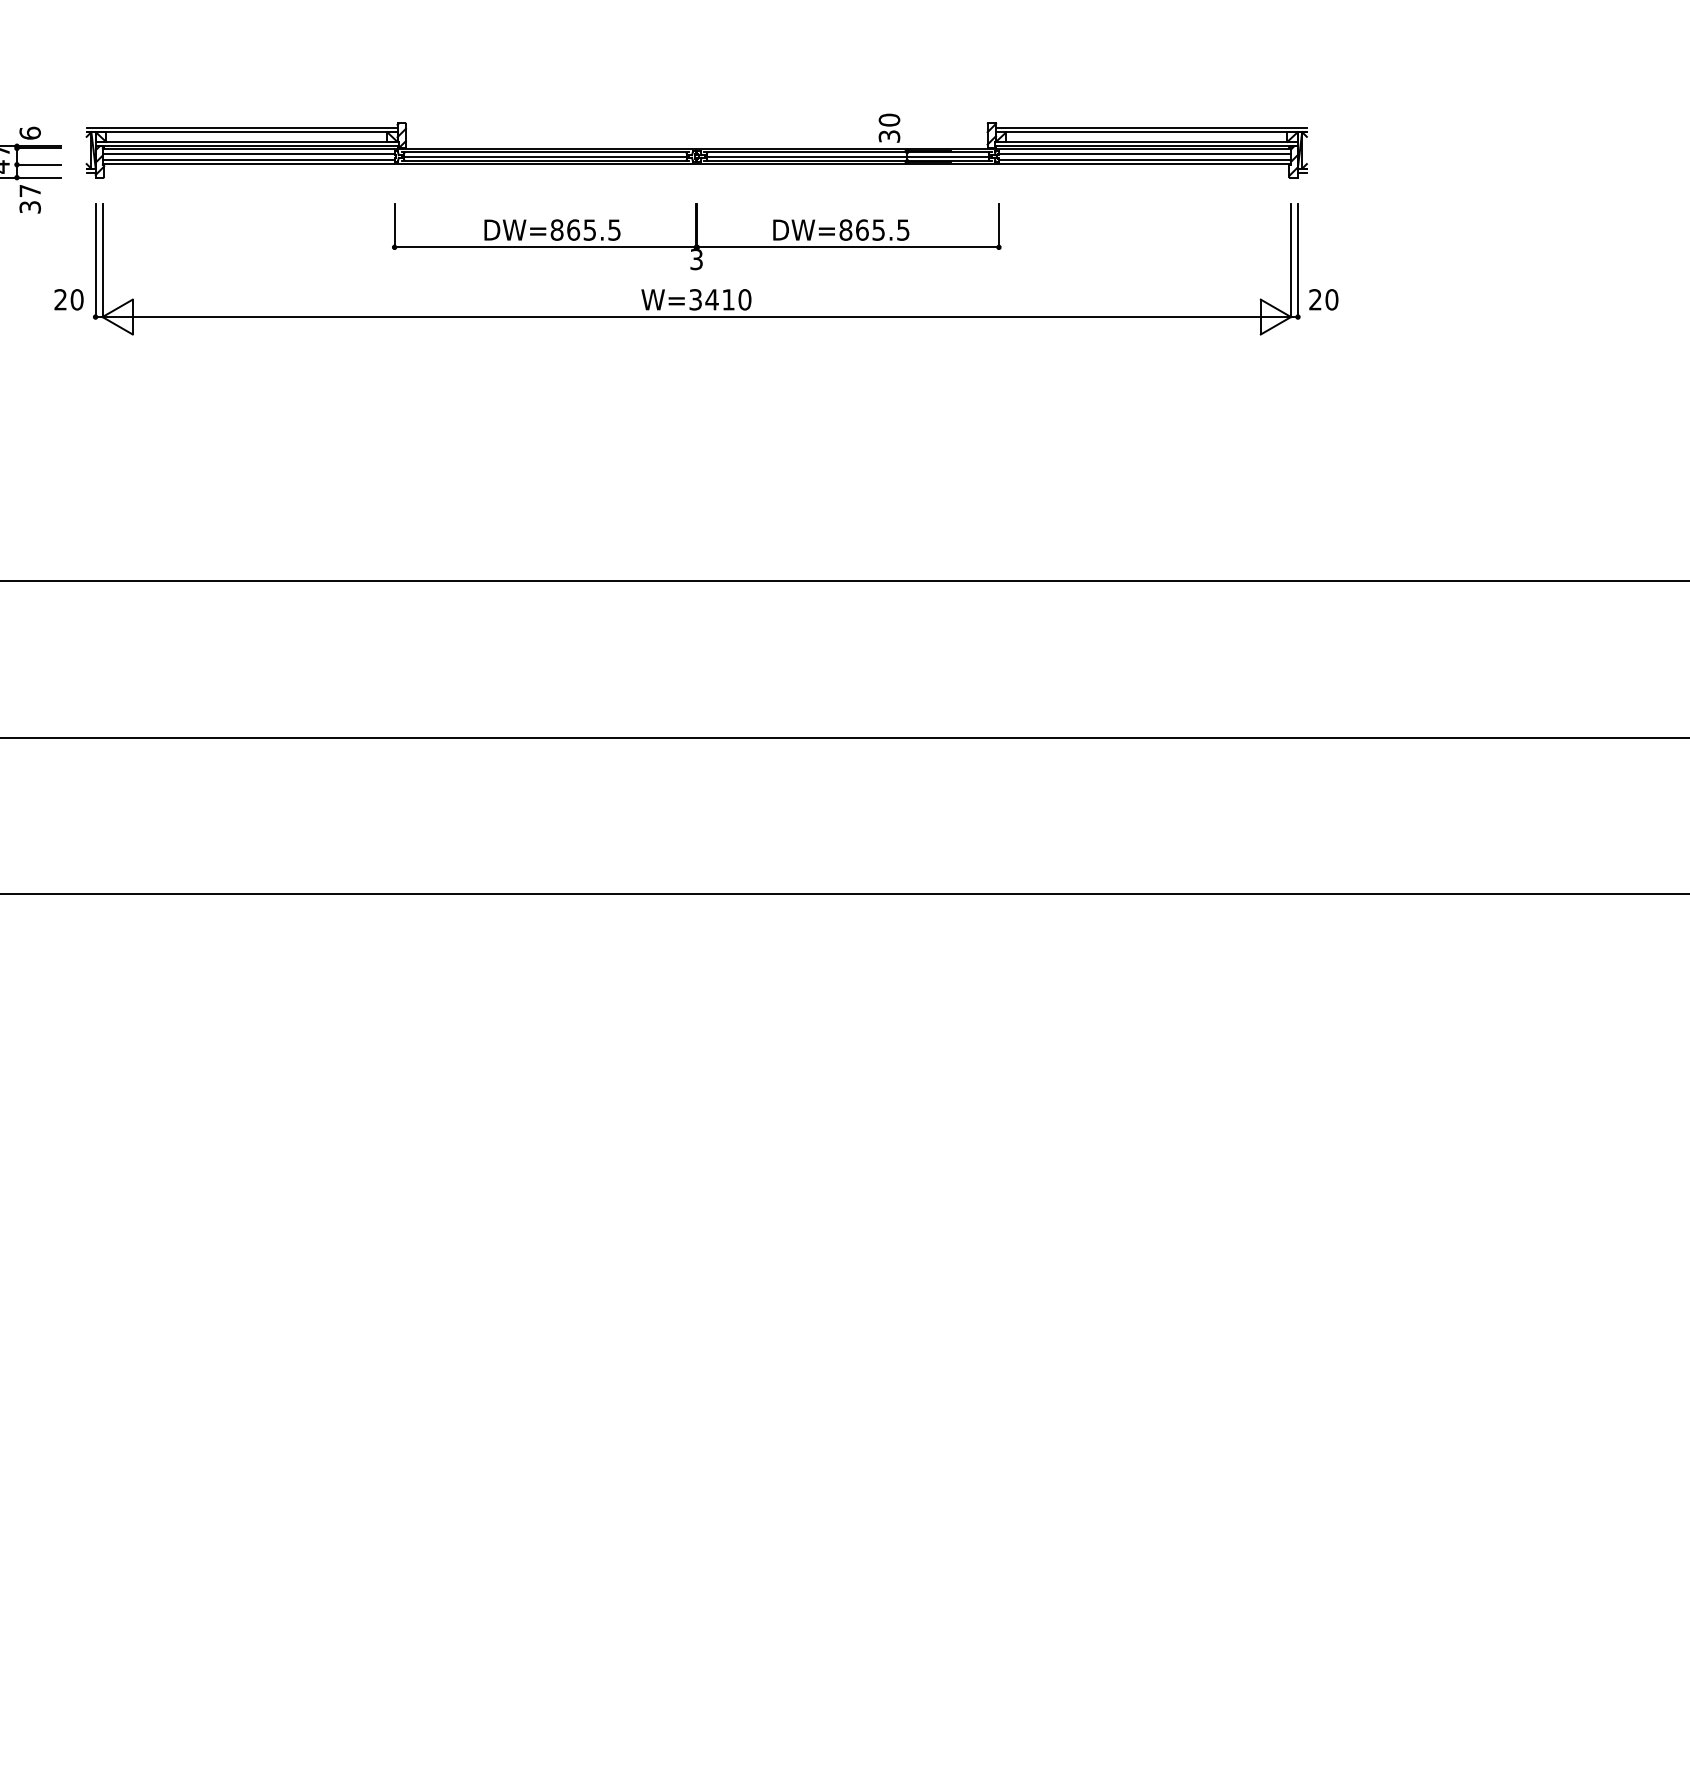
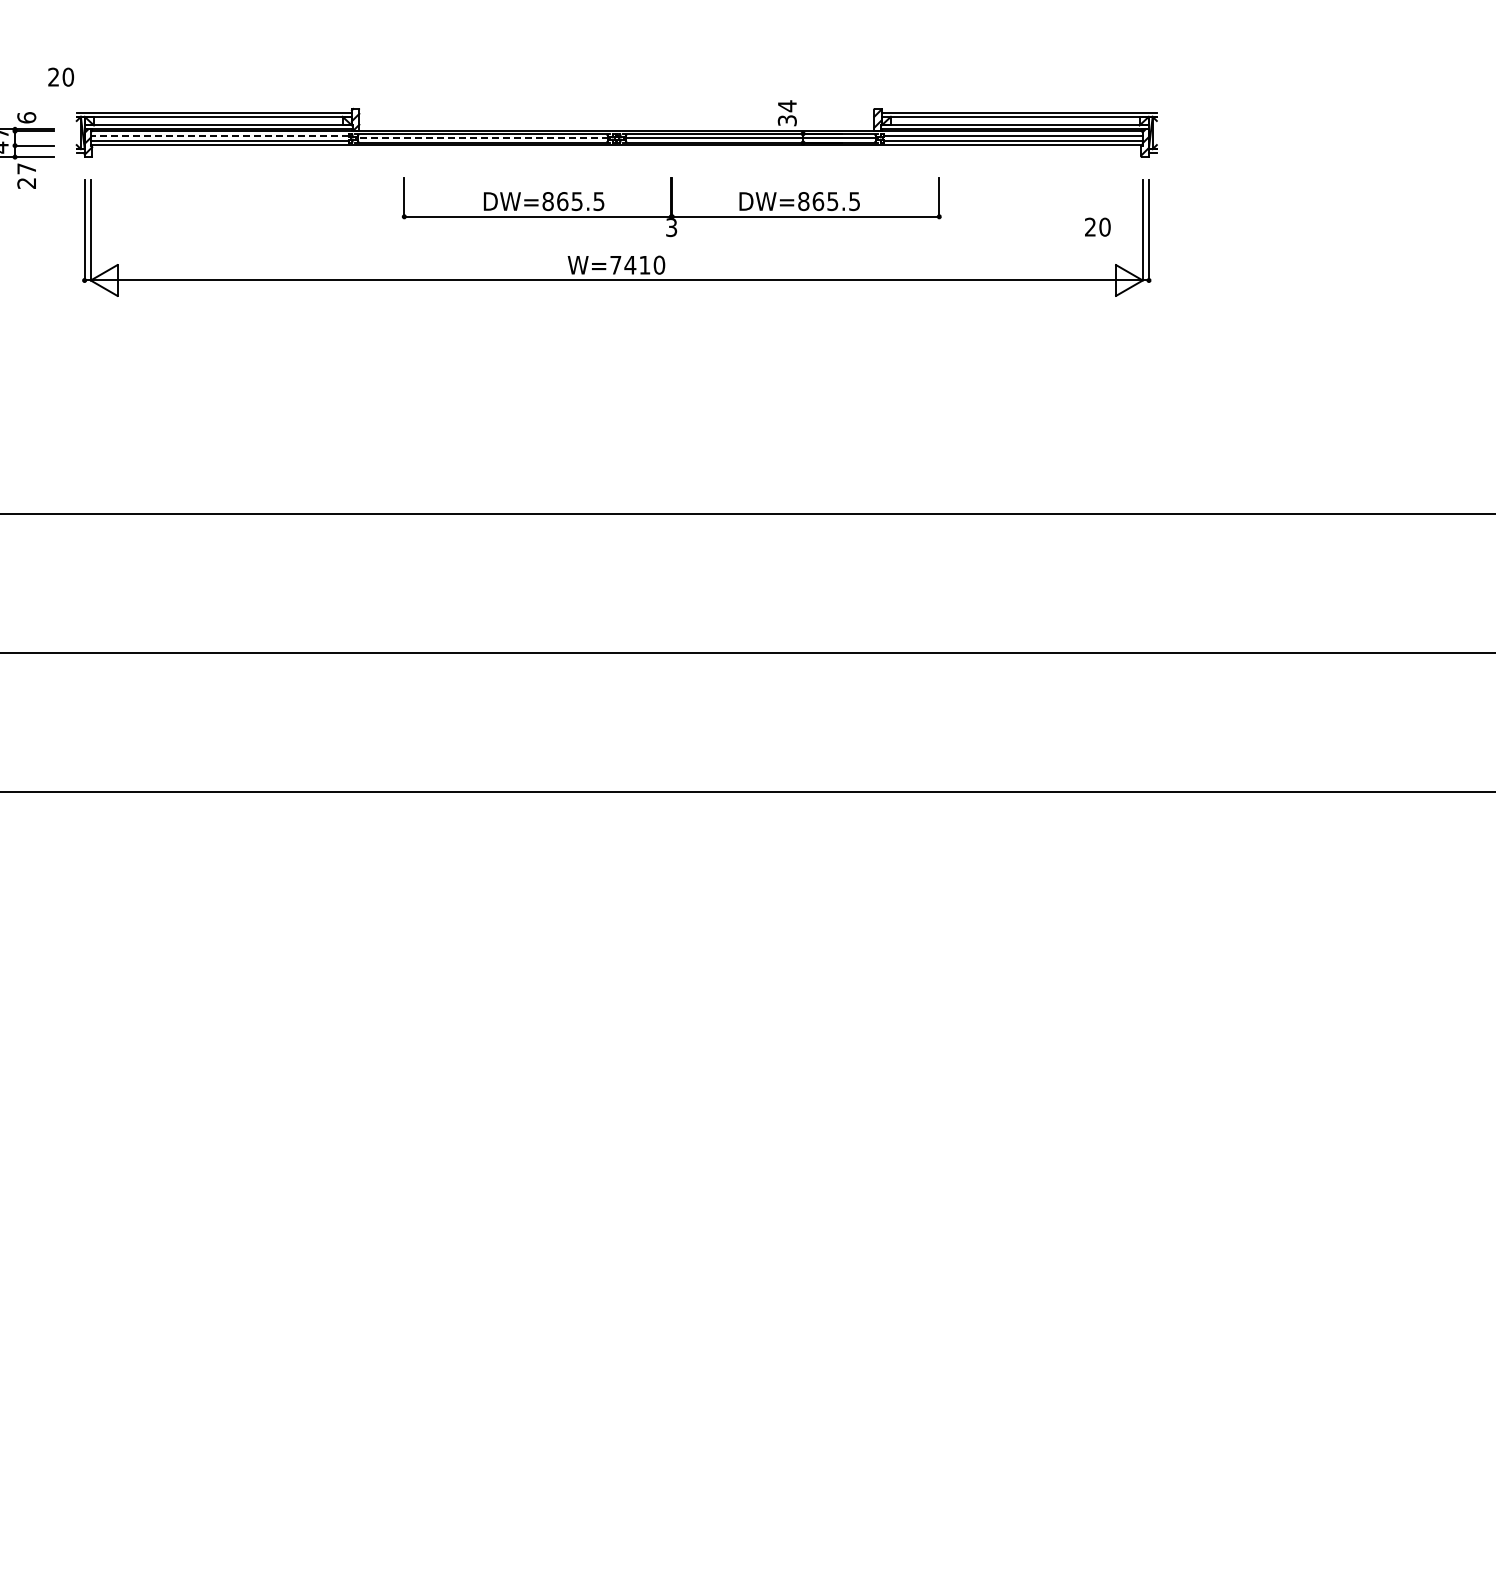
text: (888, 120) -> (786, 106), 30 -> 34
line: (247, 153) -> (219, 135), solid -> dashed
line: (545, 156) -> (482, 138), solid -> dashed
text: (29, 207) -> (26, 183), 37 -> 27
part: (696, 236) -> (671, 207), moved
text: (68, 298) -> (60, 76), moved
text: (695, 298) -> (615, 264), W=3410 -> W=7410
text: (1323, 298) -> (1097, 226), moved

